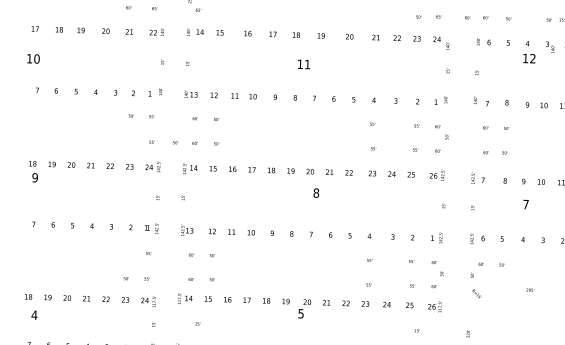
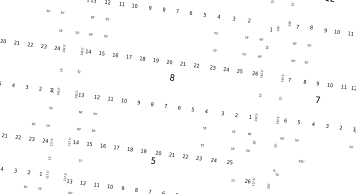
text: (440, 100) -> (274, 28), moved
text: (530, 289) -> (301, 160), moved
text: (476, 293) -> (275, 172), moved
text: (434, 306) -> (249, 181), moved

